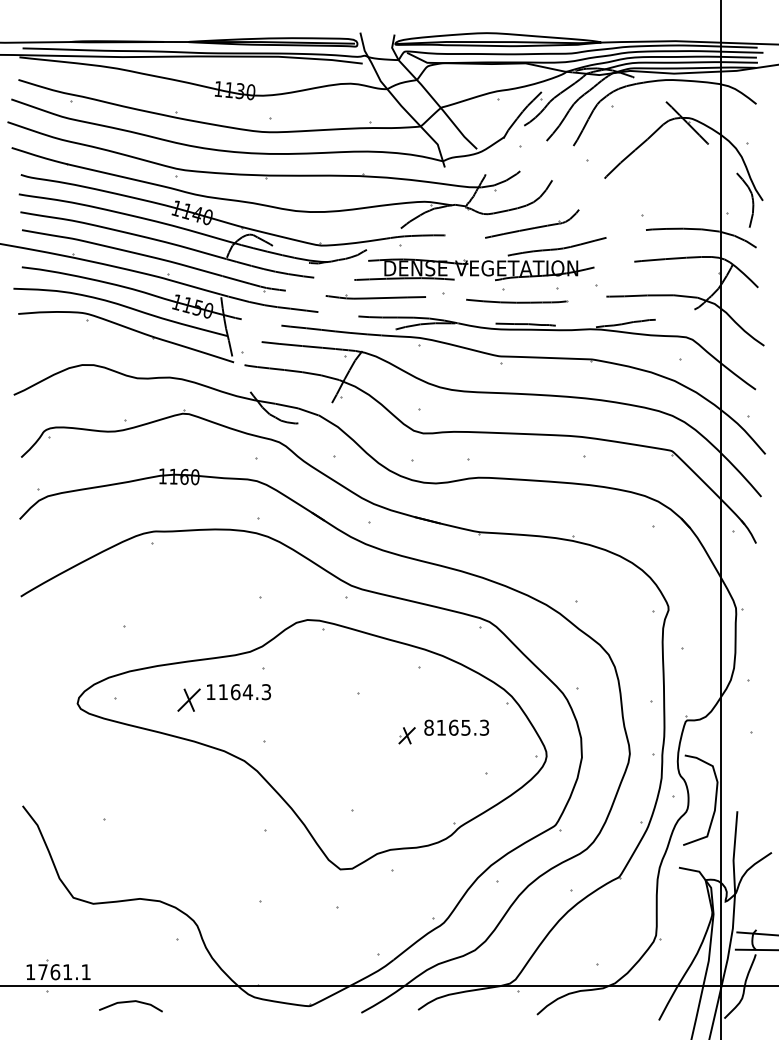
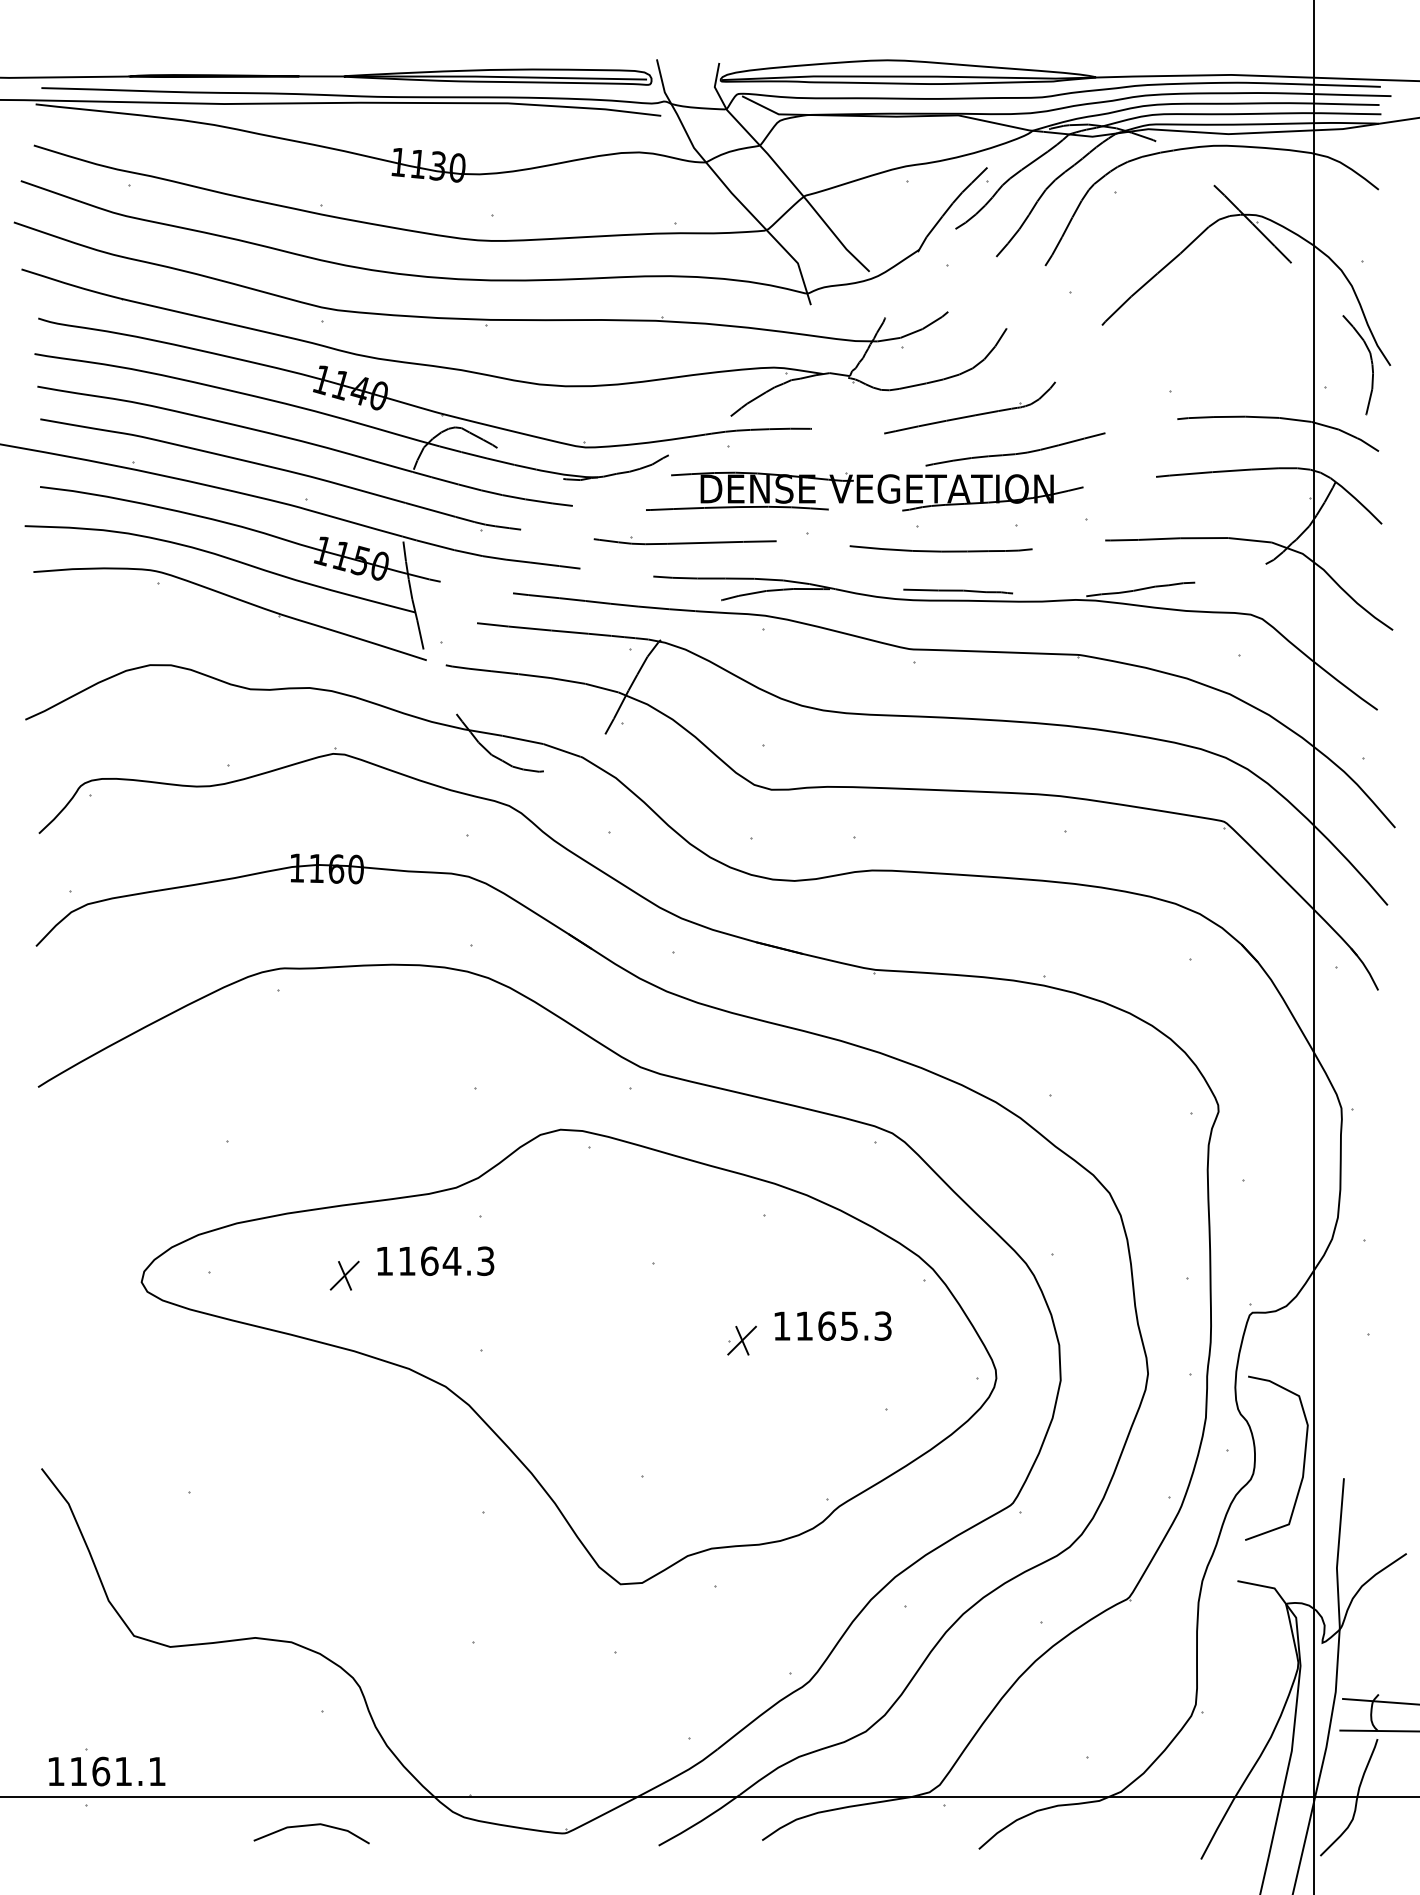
part: (188, 699) -> (343, 1274), size x0.71
text: (428, 727) -> (781, 1325), 8165.3 -> 1165.3
text: (42, 971) -> (77, 1770), 1761.1 -> 1161.1
line: (130, 1002) -> (310, 1826), moved

